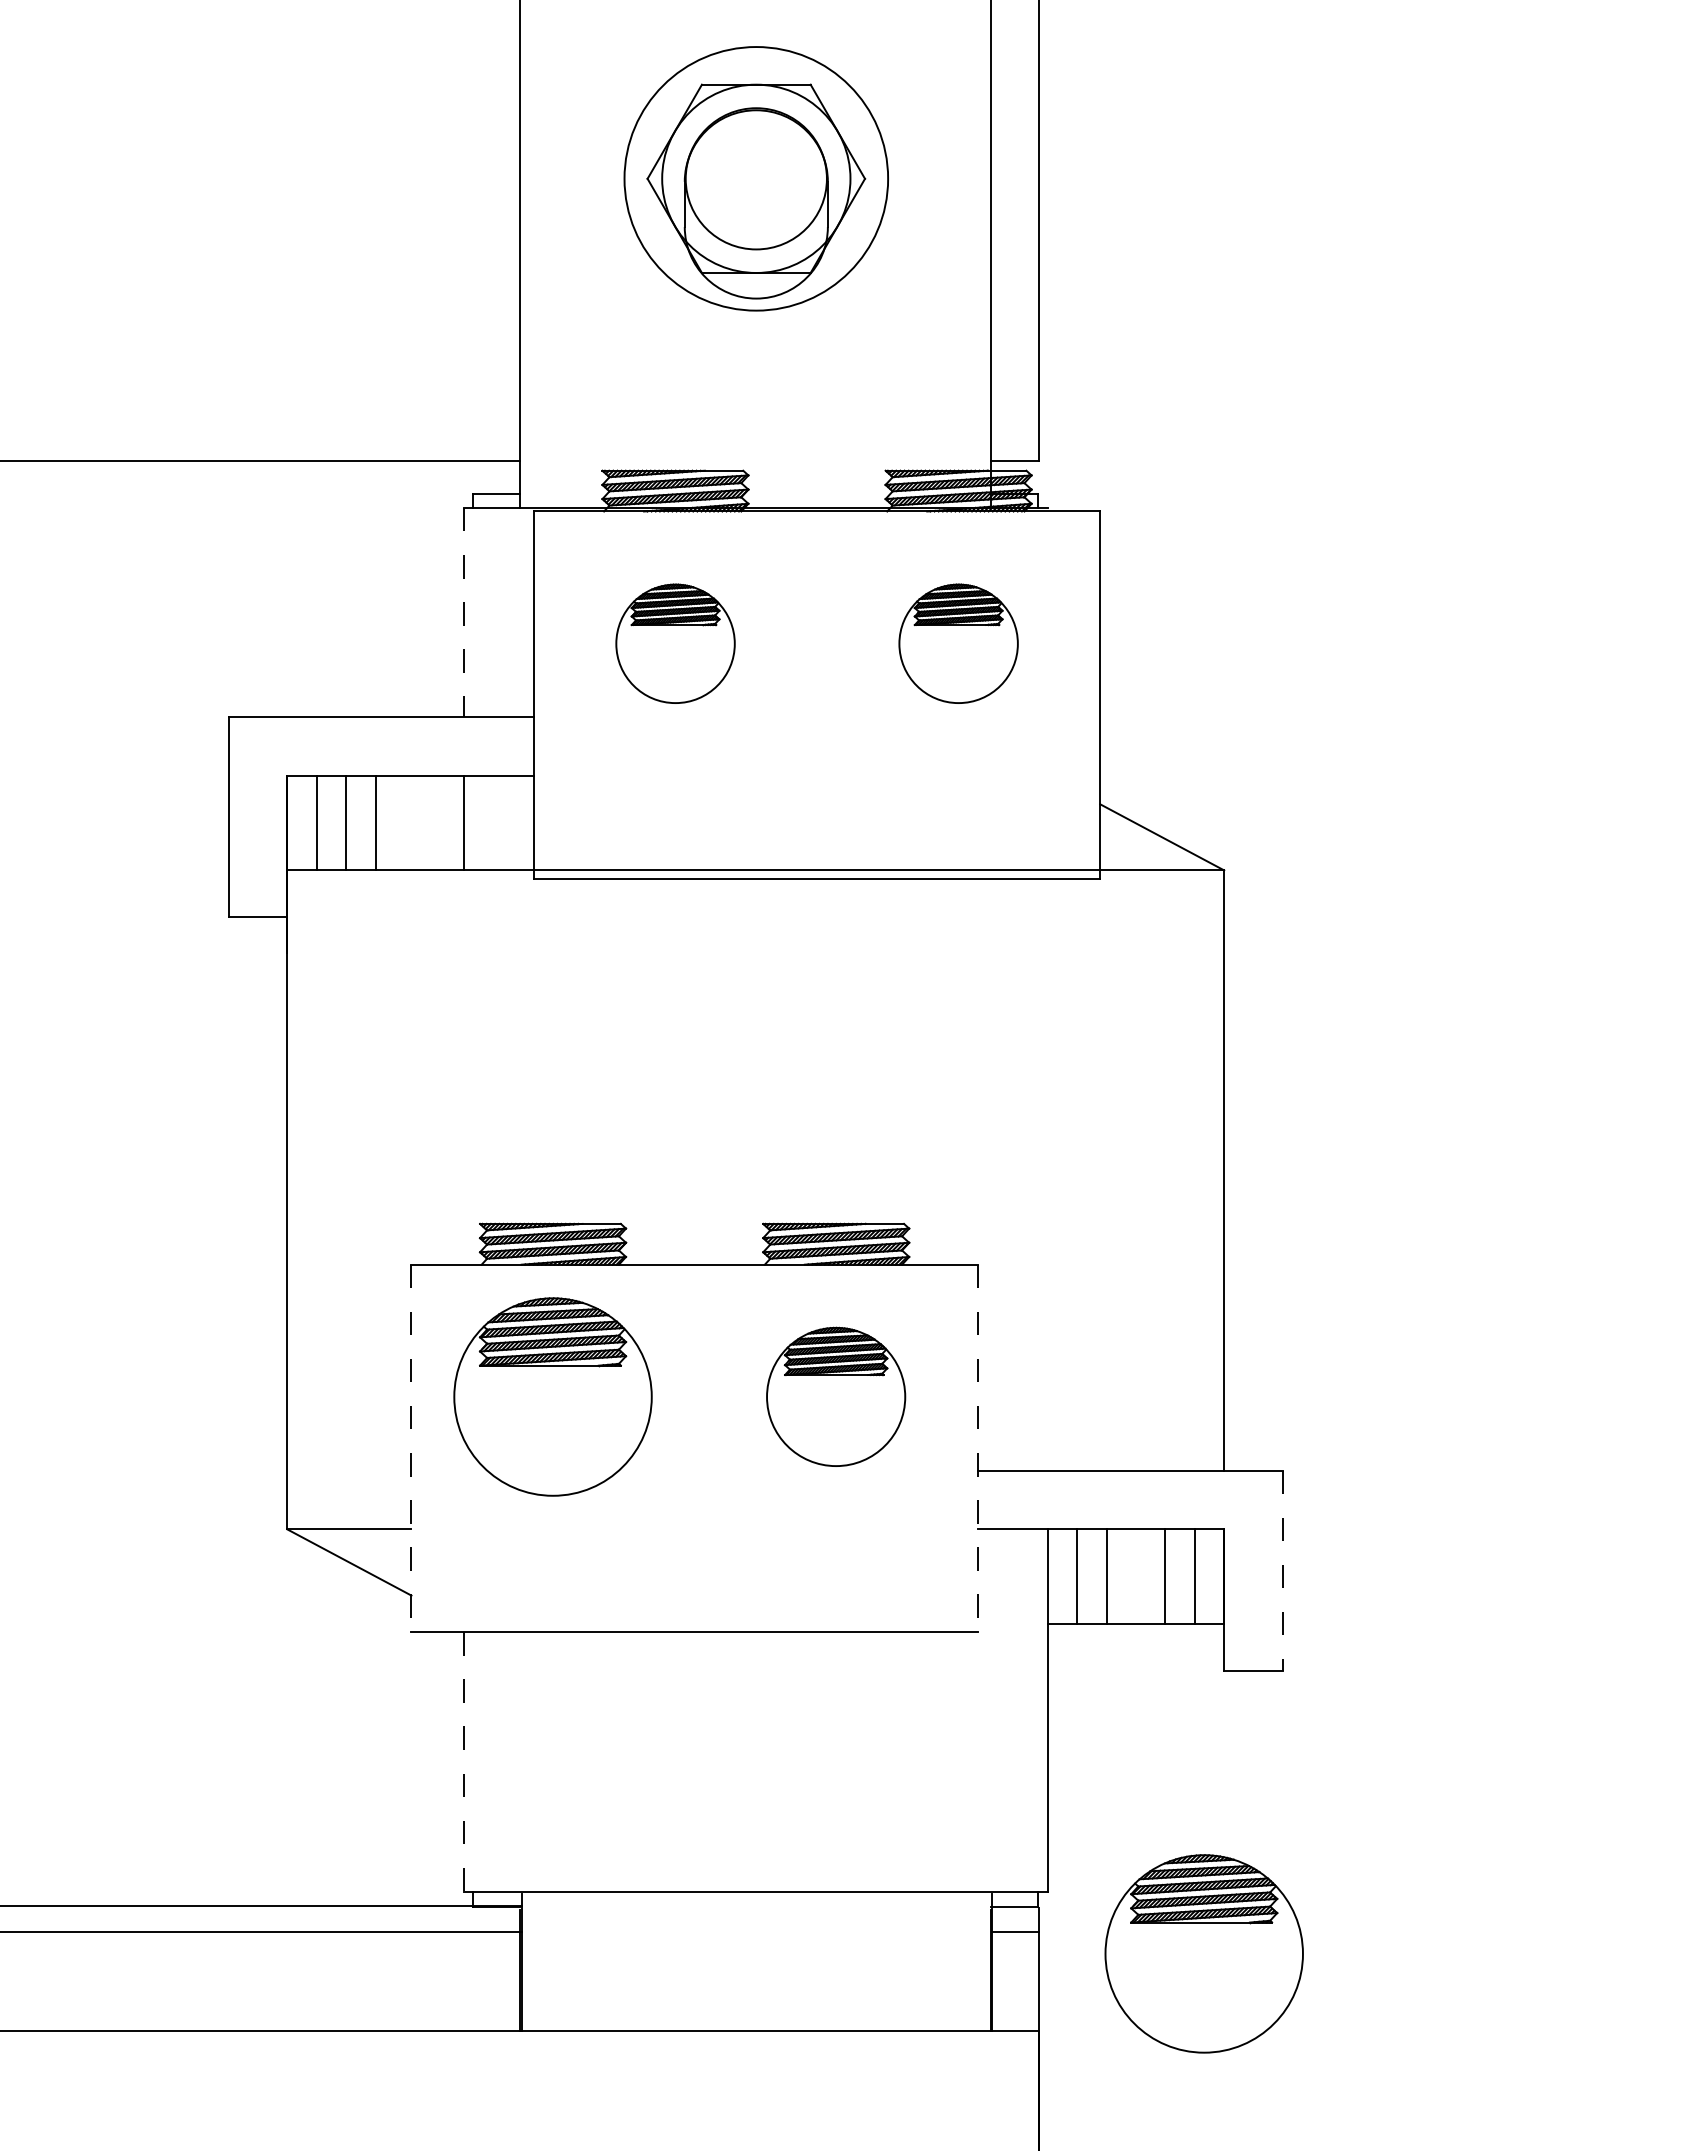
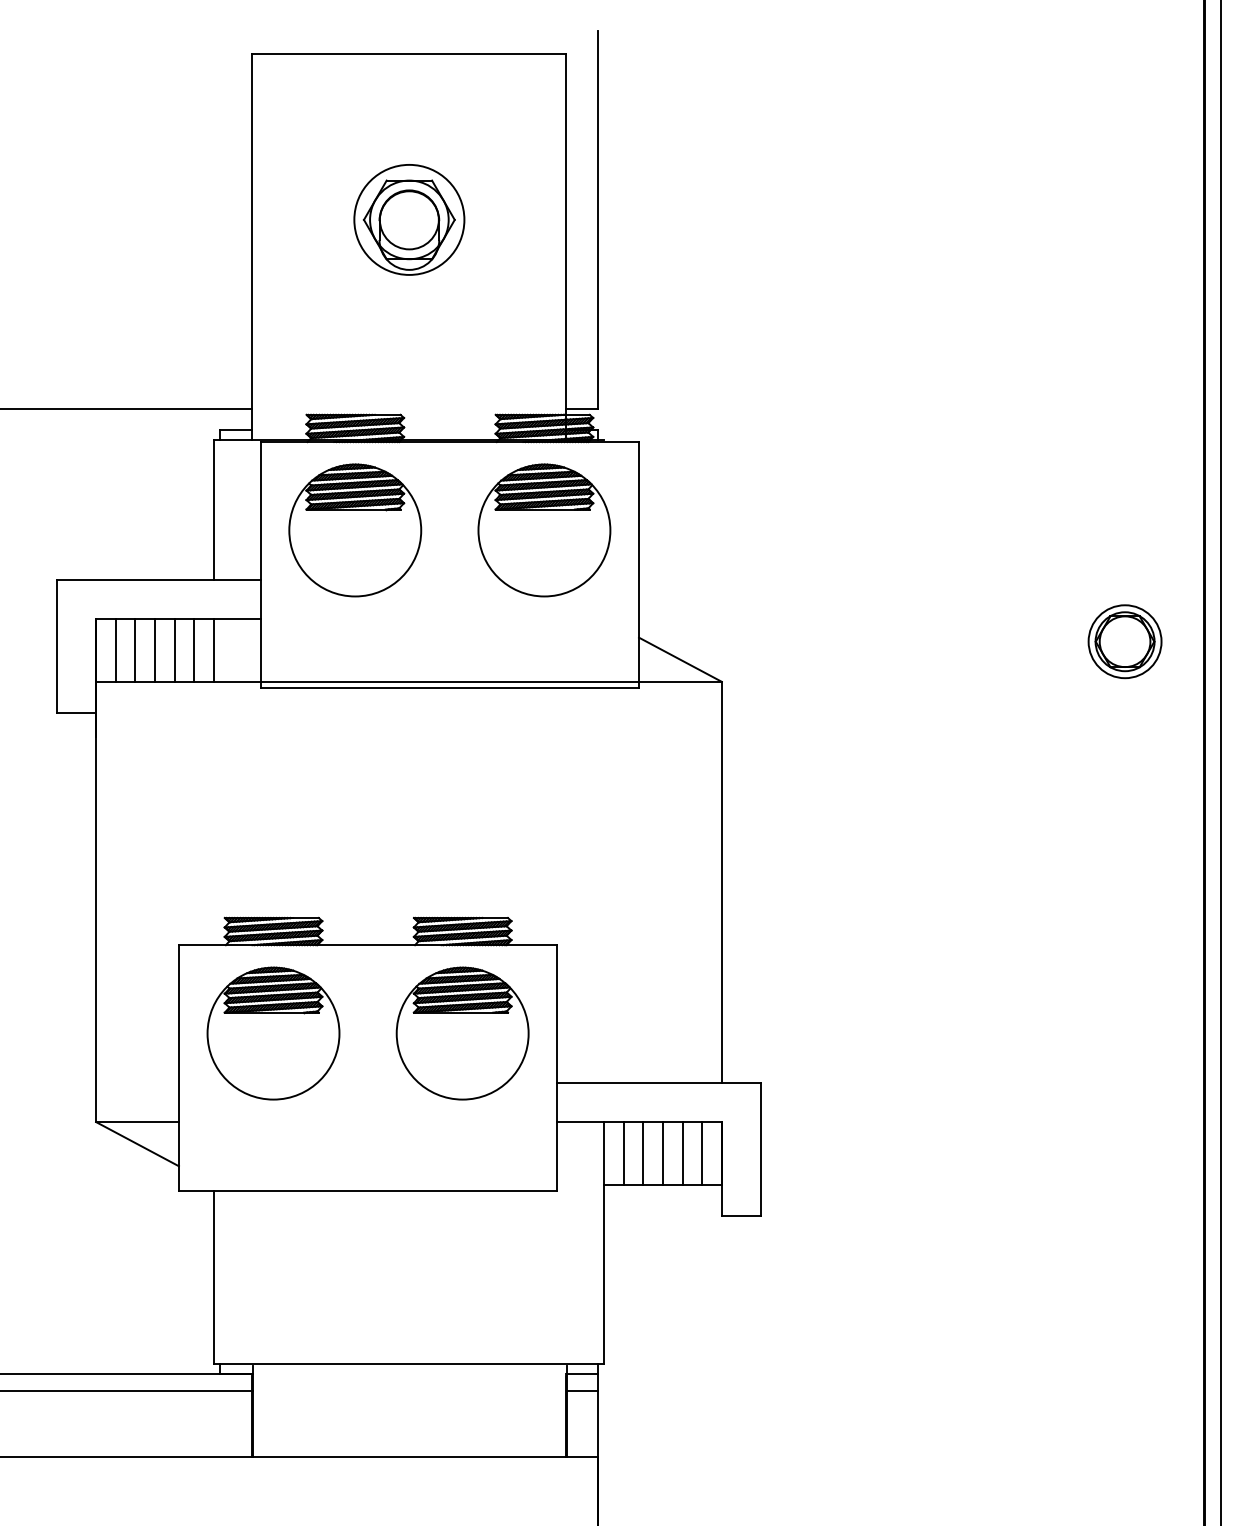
part: (756, 178) -> (409, 219), size x0.62
line: (464, 612) -> (214, 509), dashed -> solid
part: (675, 643) -> (355, 530), size x1.67
part: (958, 643) -> (544, 530), size x1.67
line: (404, 821) -> (174, 649), added
line: (434, 821) -> (194, 649), added
part: (835, 1396) -> (462, 1033), size x1.43
line: (410, 1449) -> (178, 1068), dashed -> solid
line: (978, 1449) -> (557, 1068), dashed -> solid
line: (1283, 1570) -> (761, 1149), dashed -> solid
line: (1135, 1576) -> (662, 1153), added
line: (464, 1762) -> (214, 1277), dashed -> solid
part: (1204, 1953) -> (708, 1405), removed

